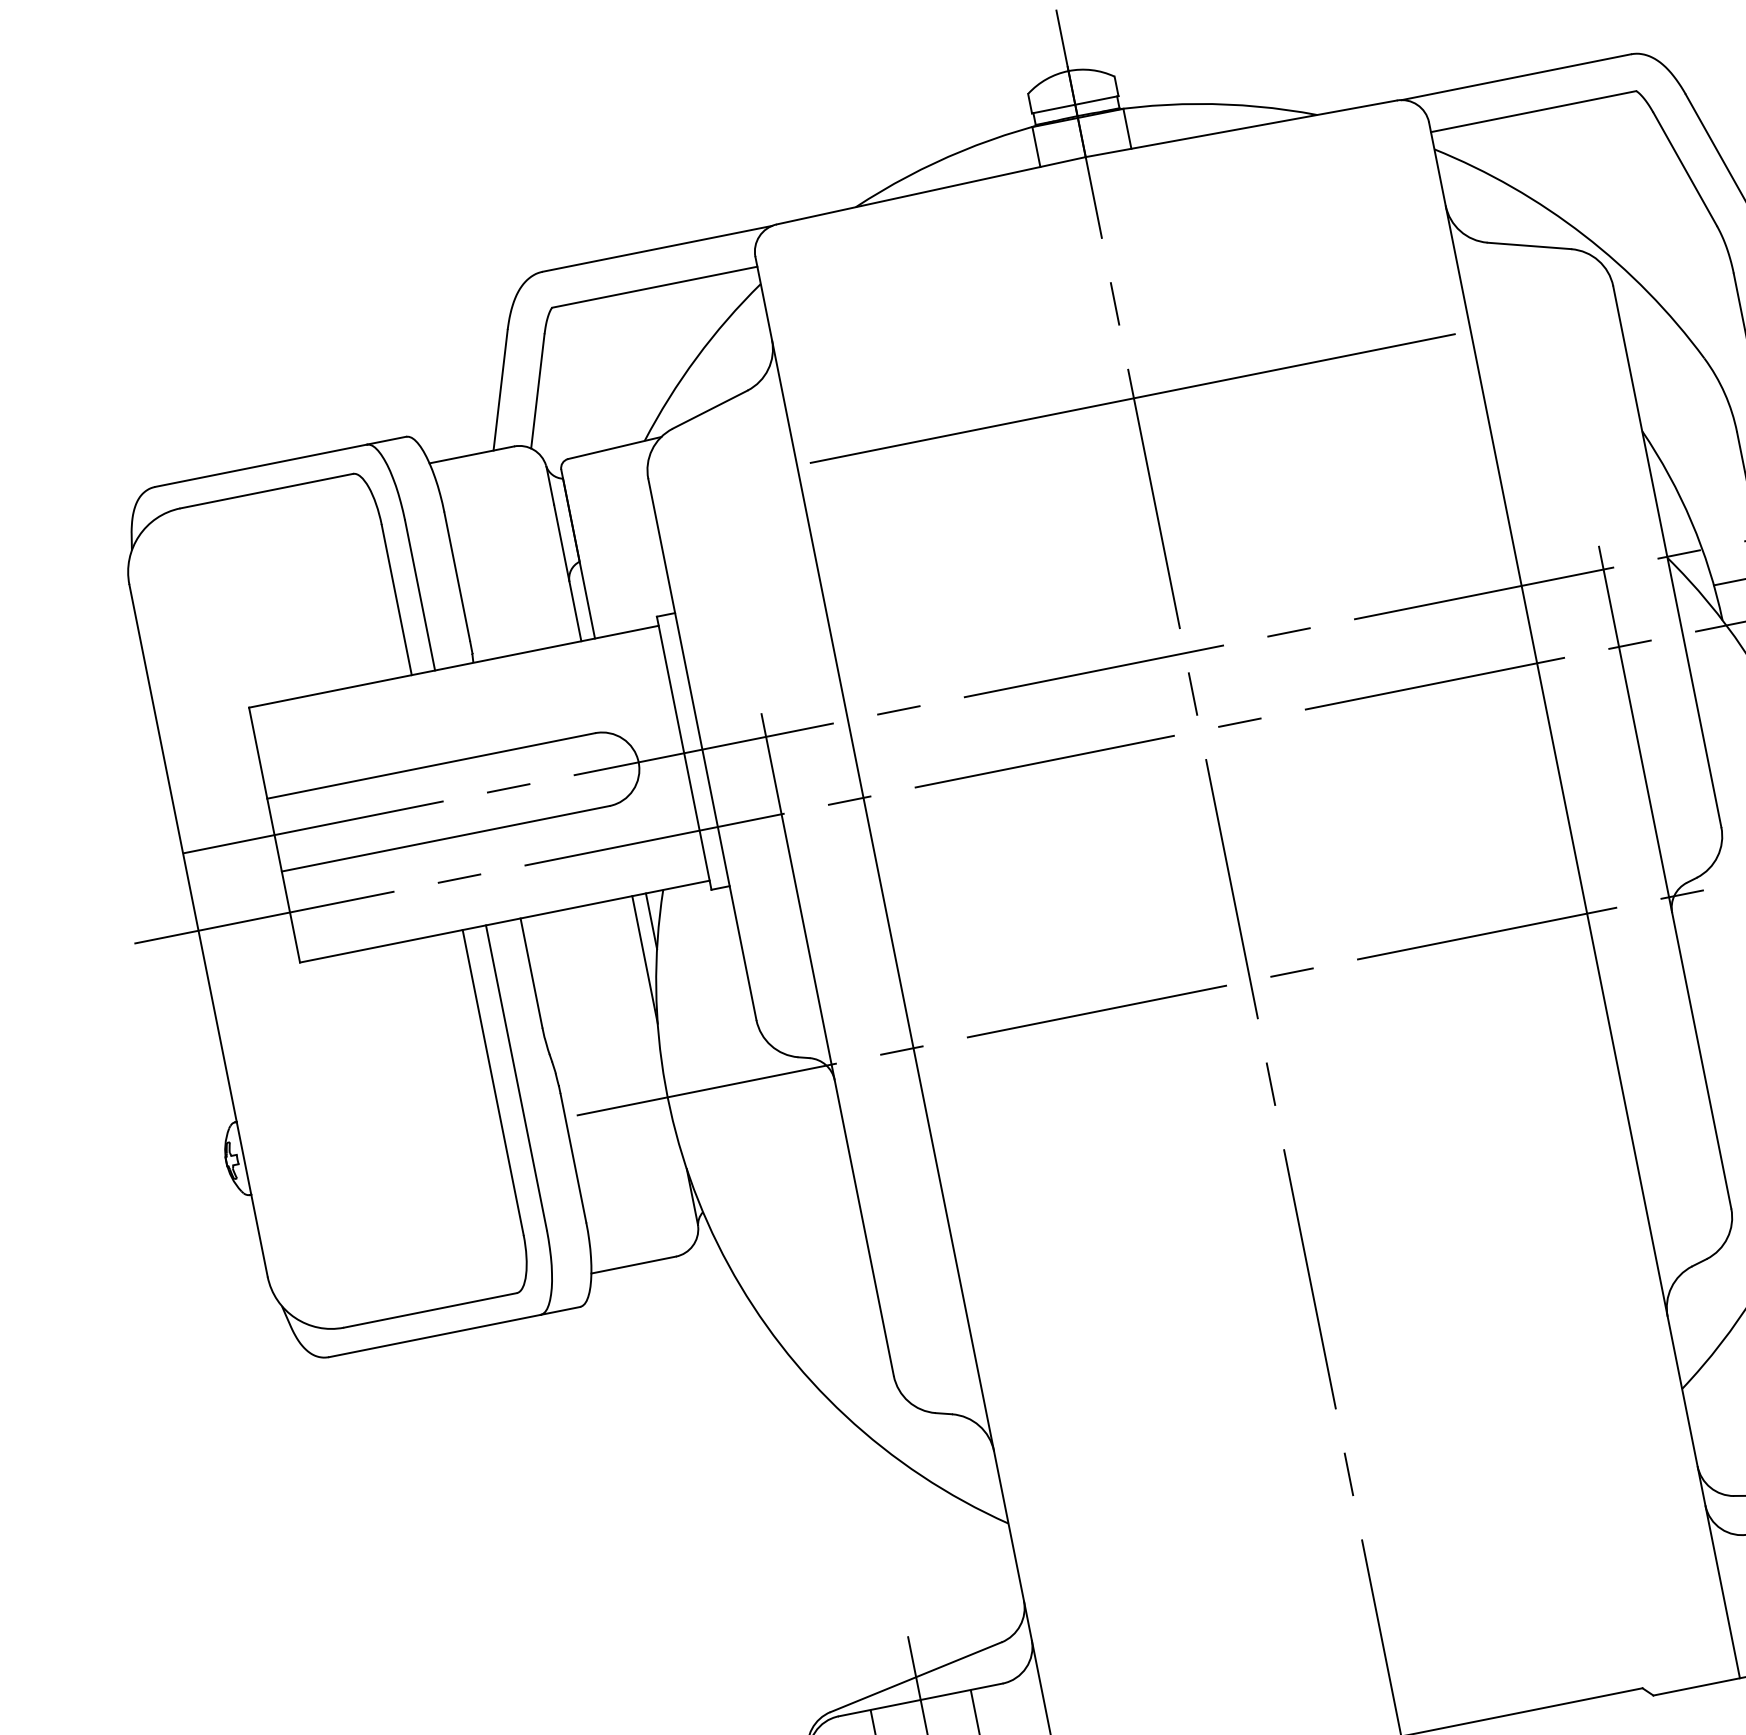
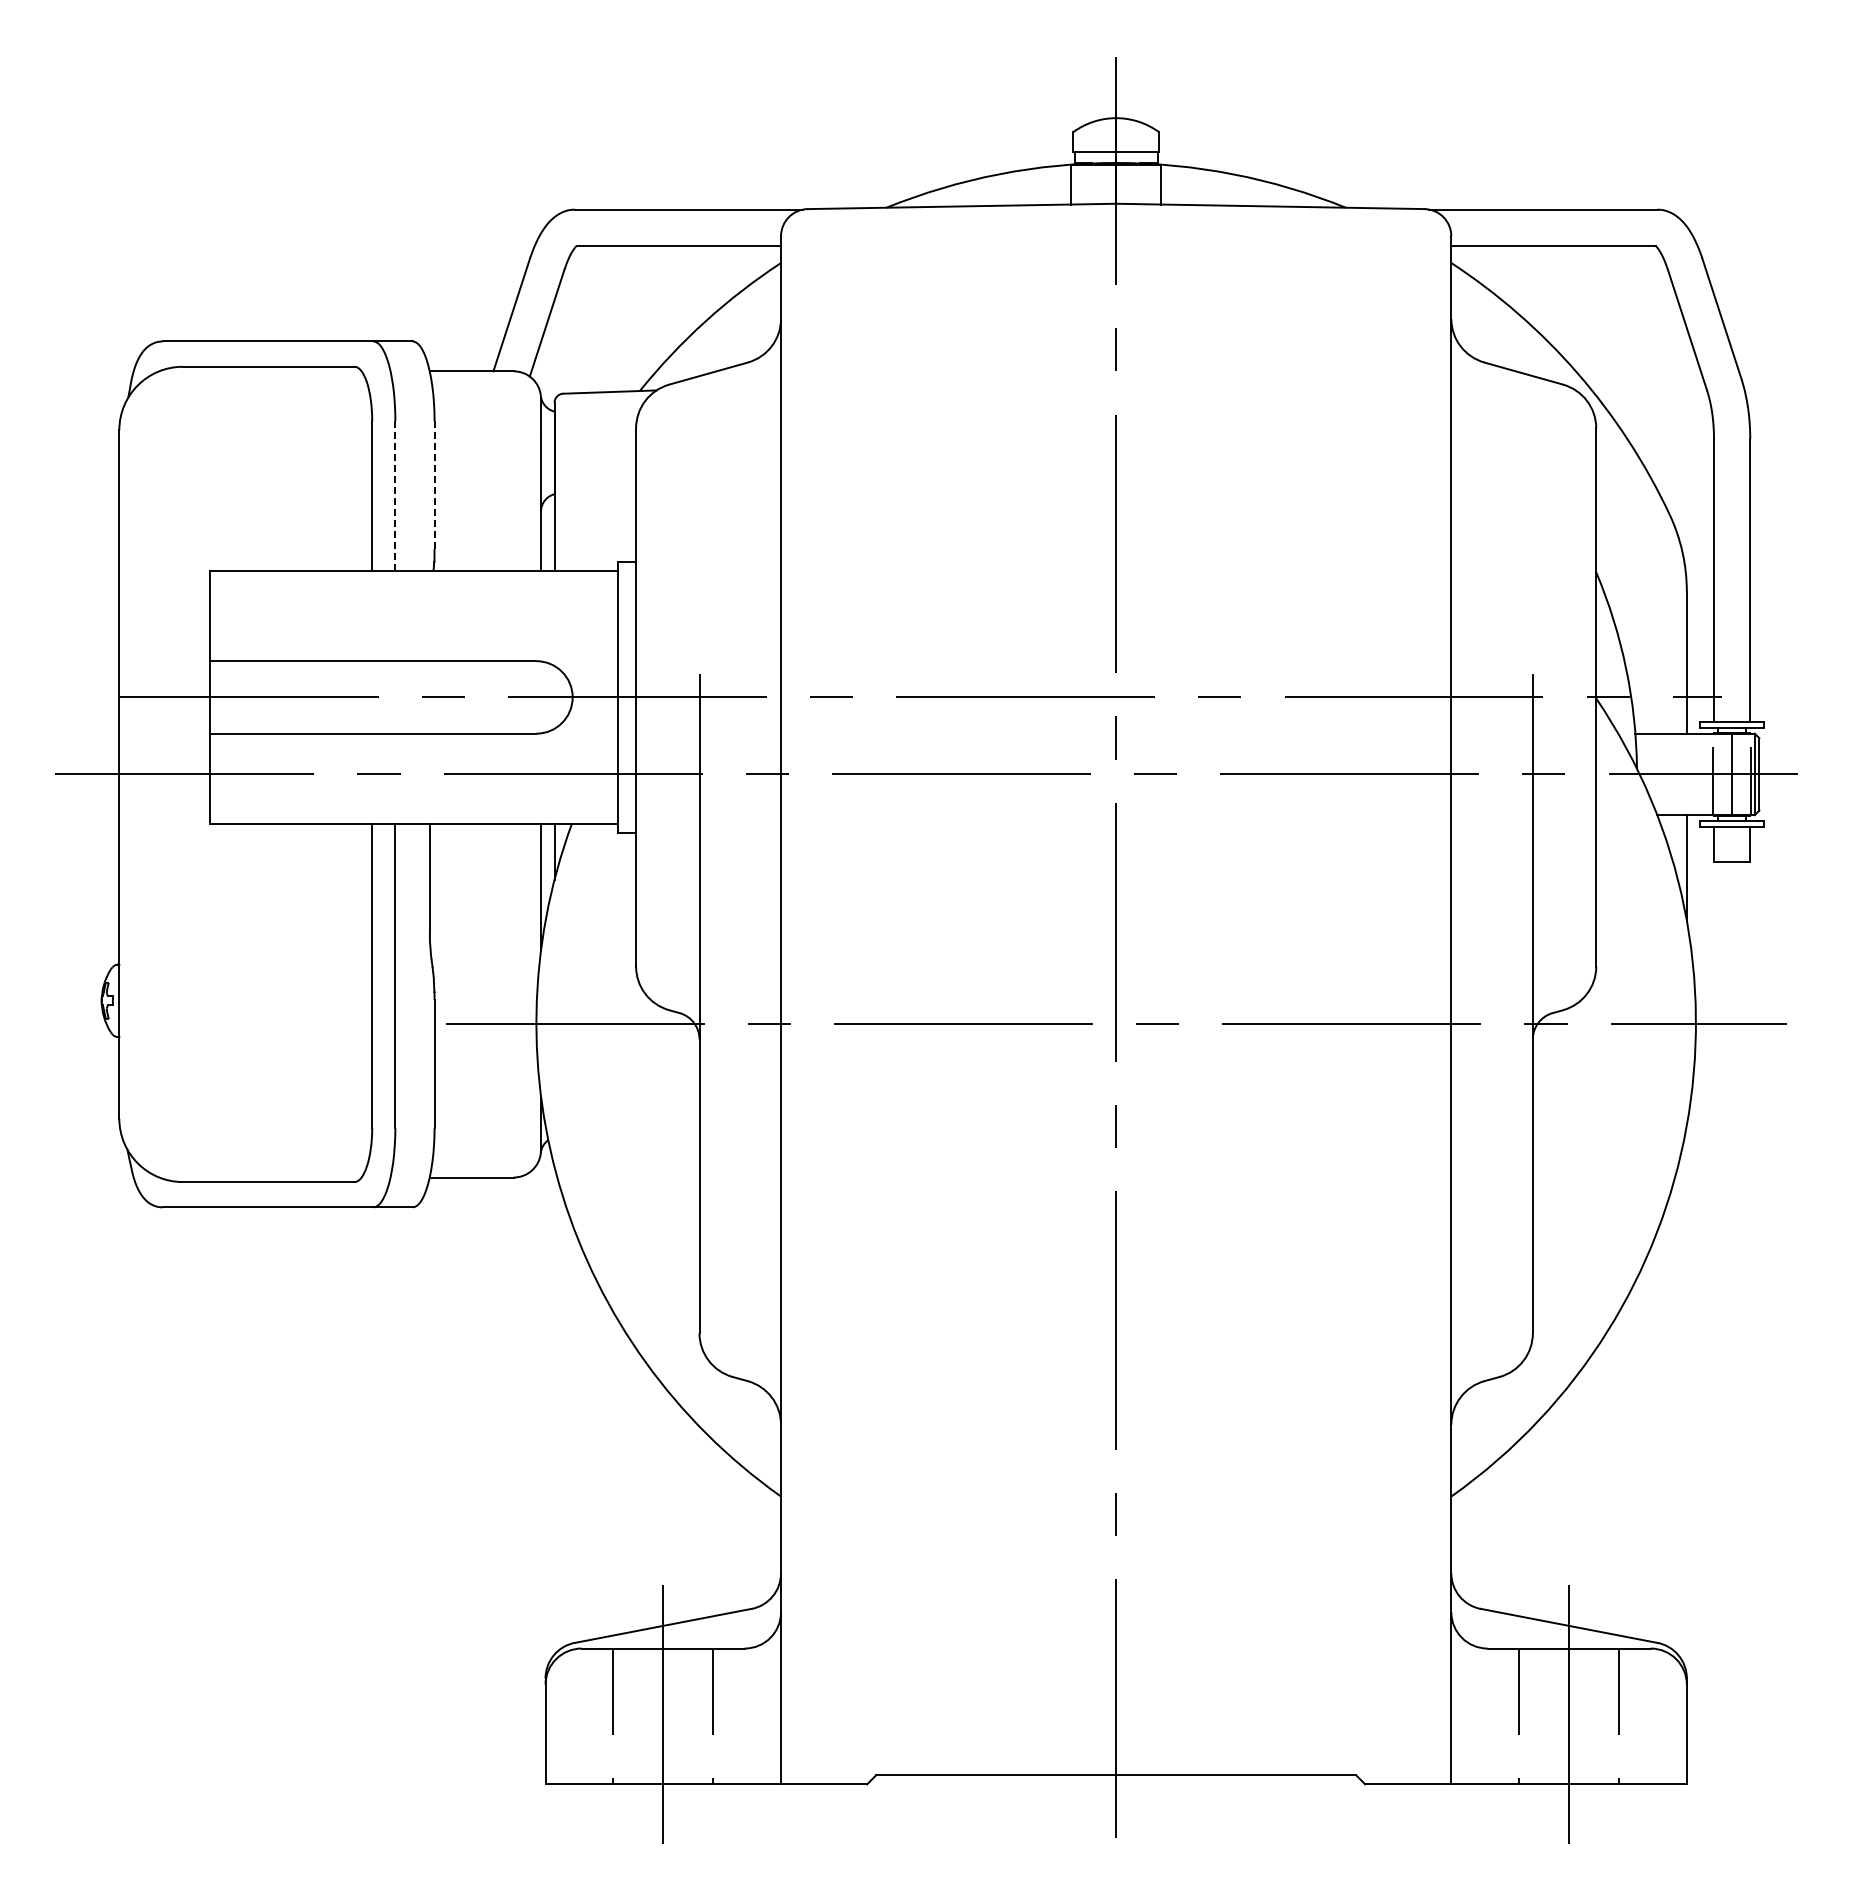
line: (1132, 398) -> (1114, 443), removed
line: (457, 577) -> (434, 485), solid -> dashed
line: (420, 595) -> (395, 495), solid -> dashed

